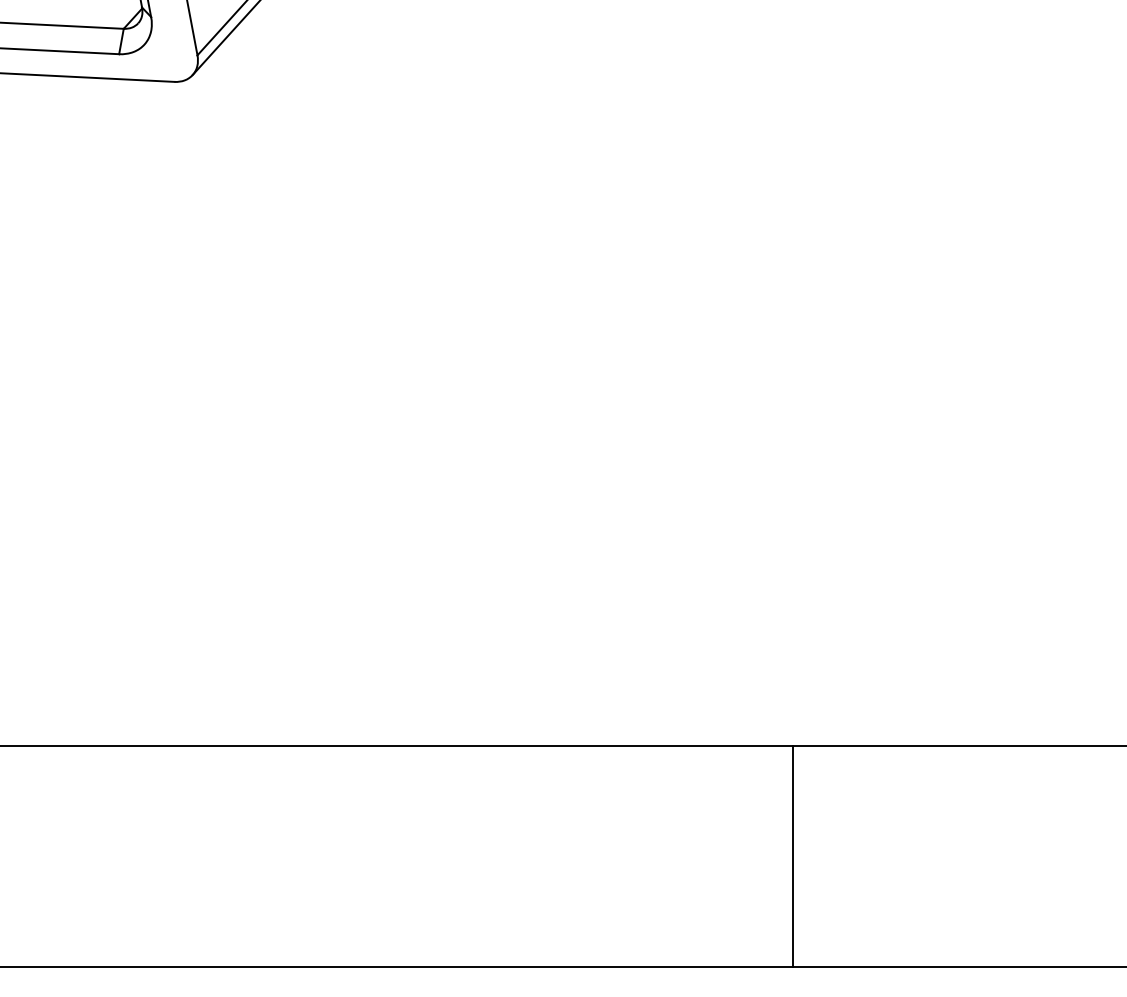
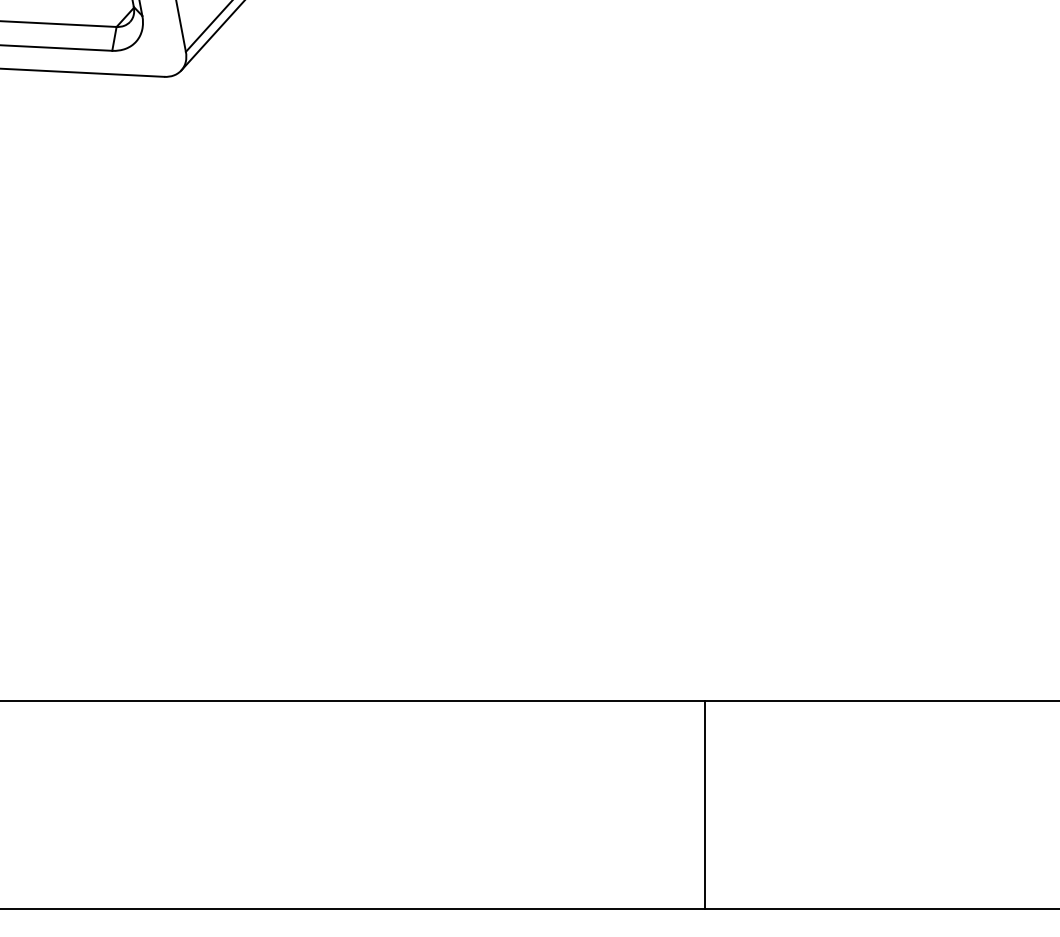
line: (792, 856) -> (704, 805), moved

